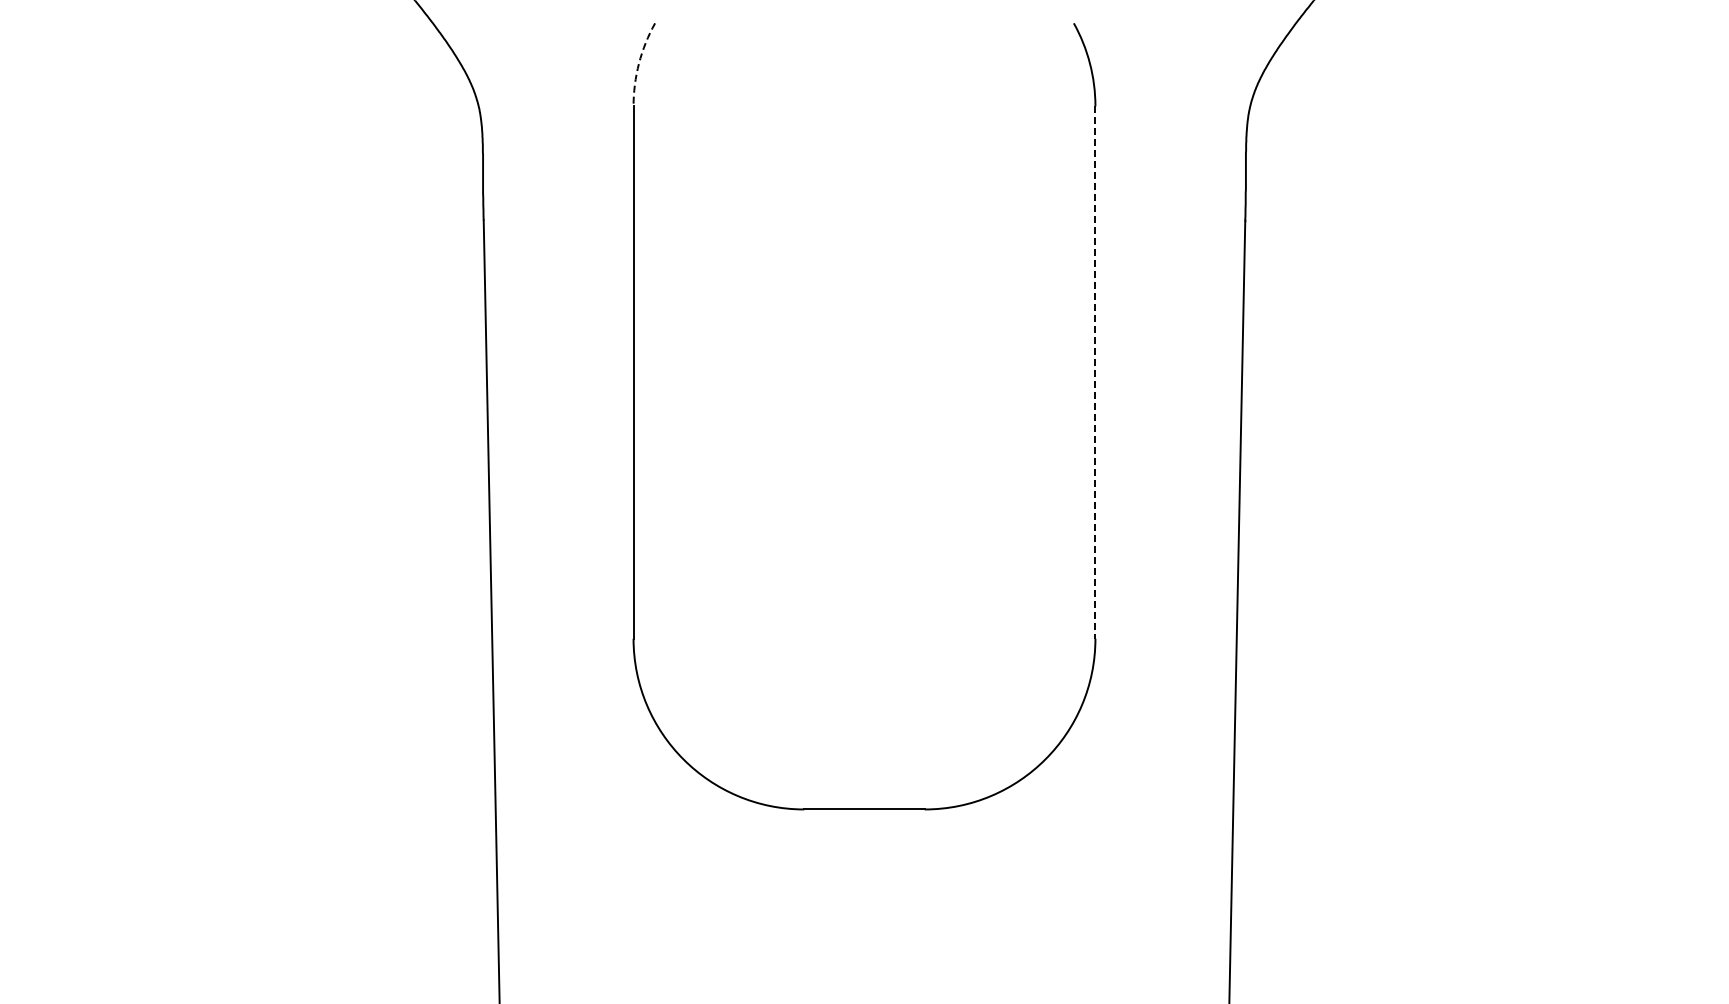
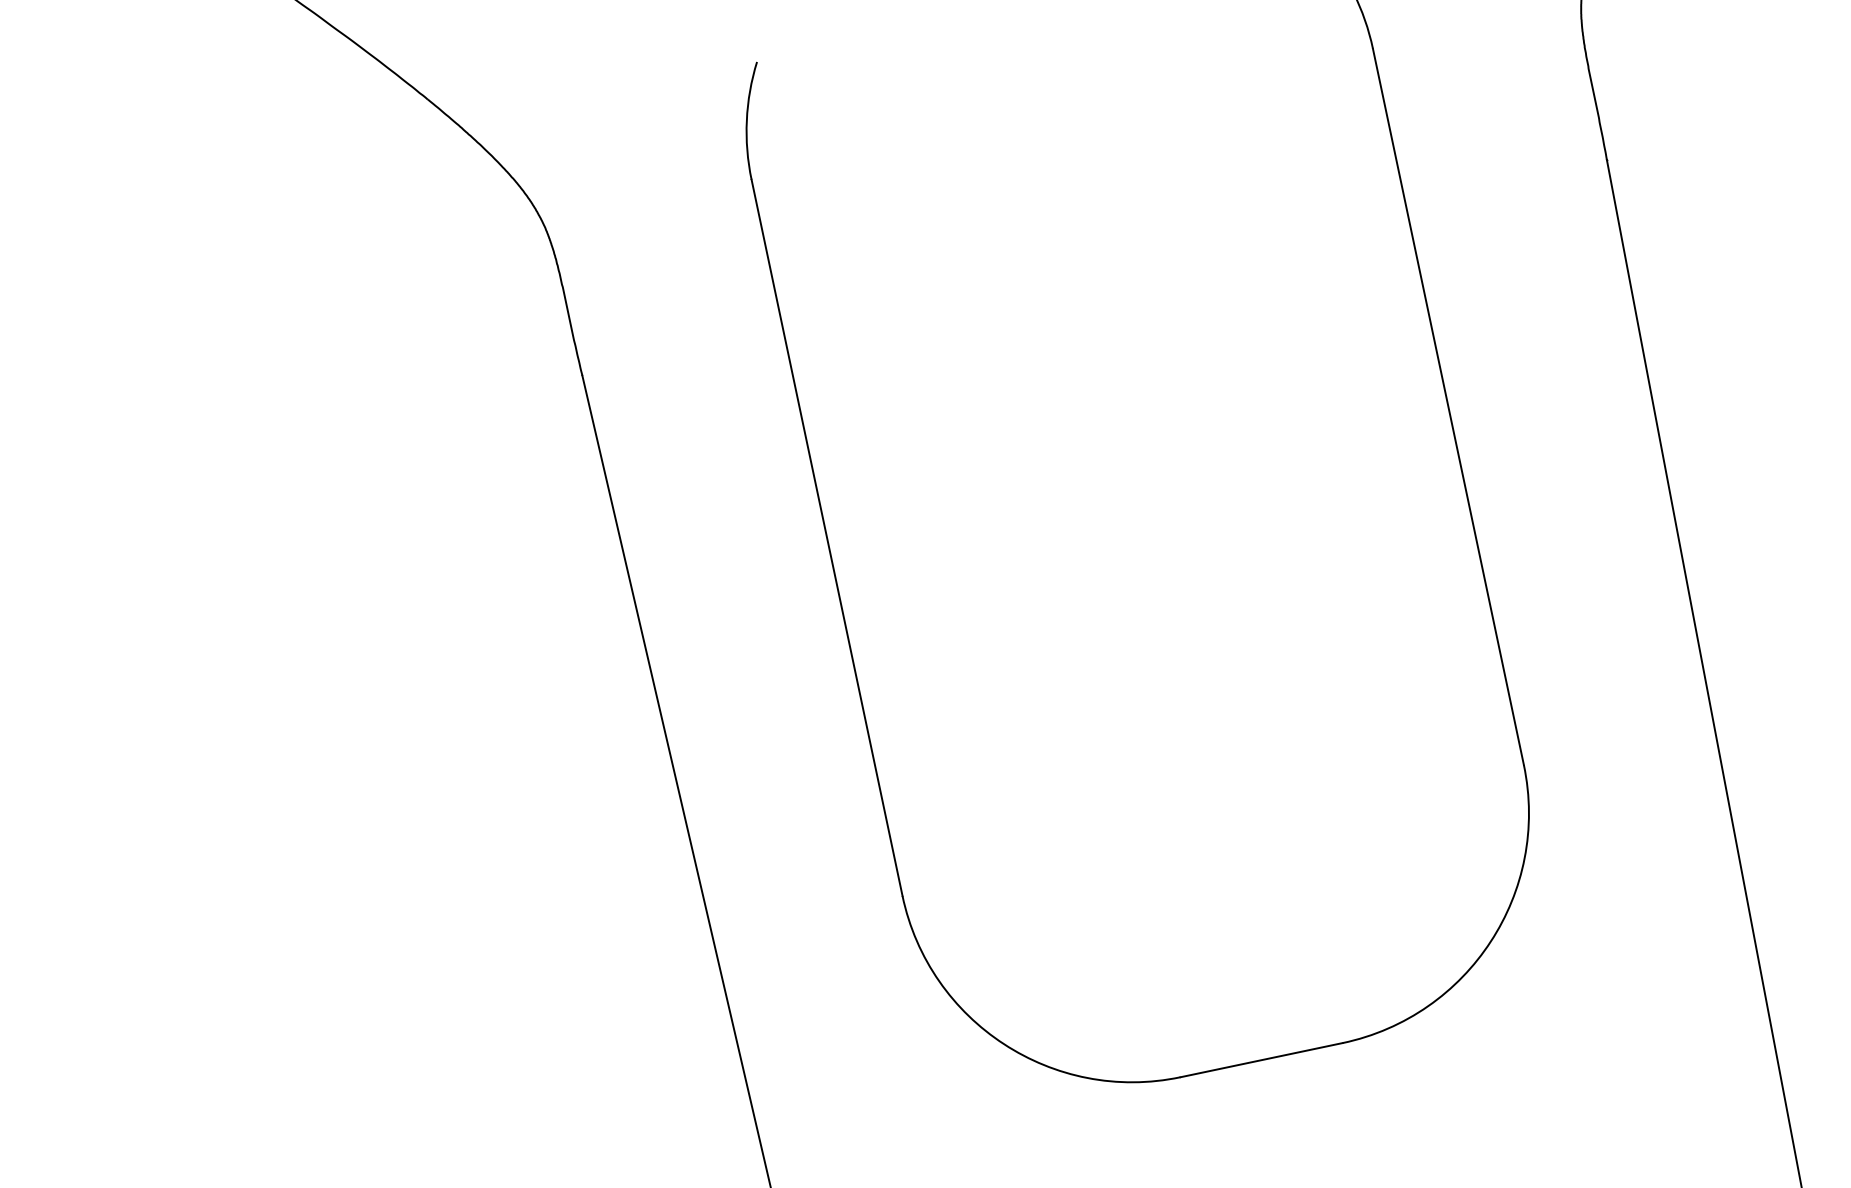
arc: (639, 63) -> (747, 120), dashed -> solid
line: (1095, 373) -> (1448, 408), dashed -> solid

